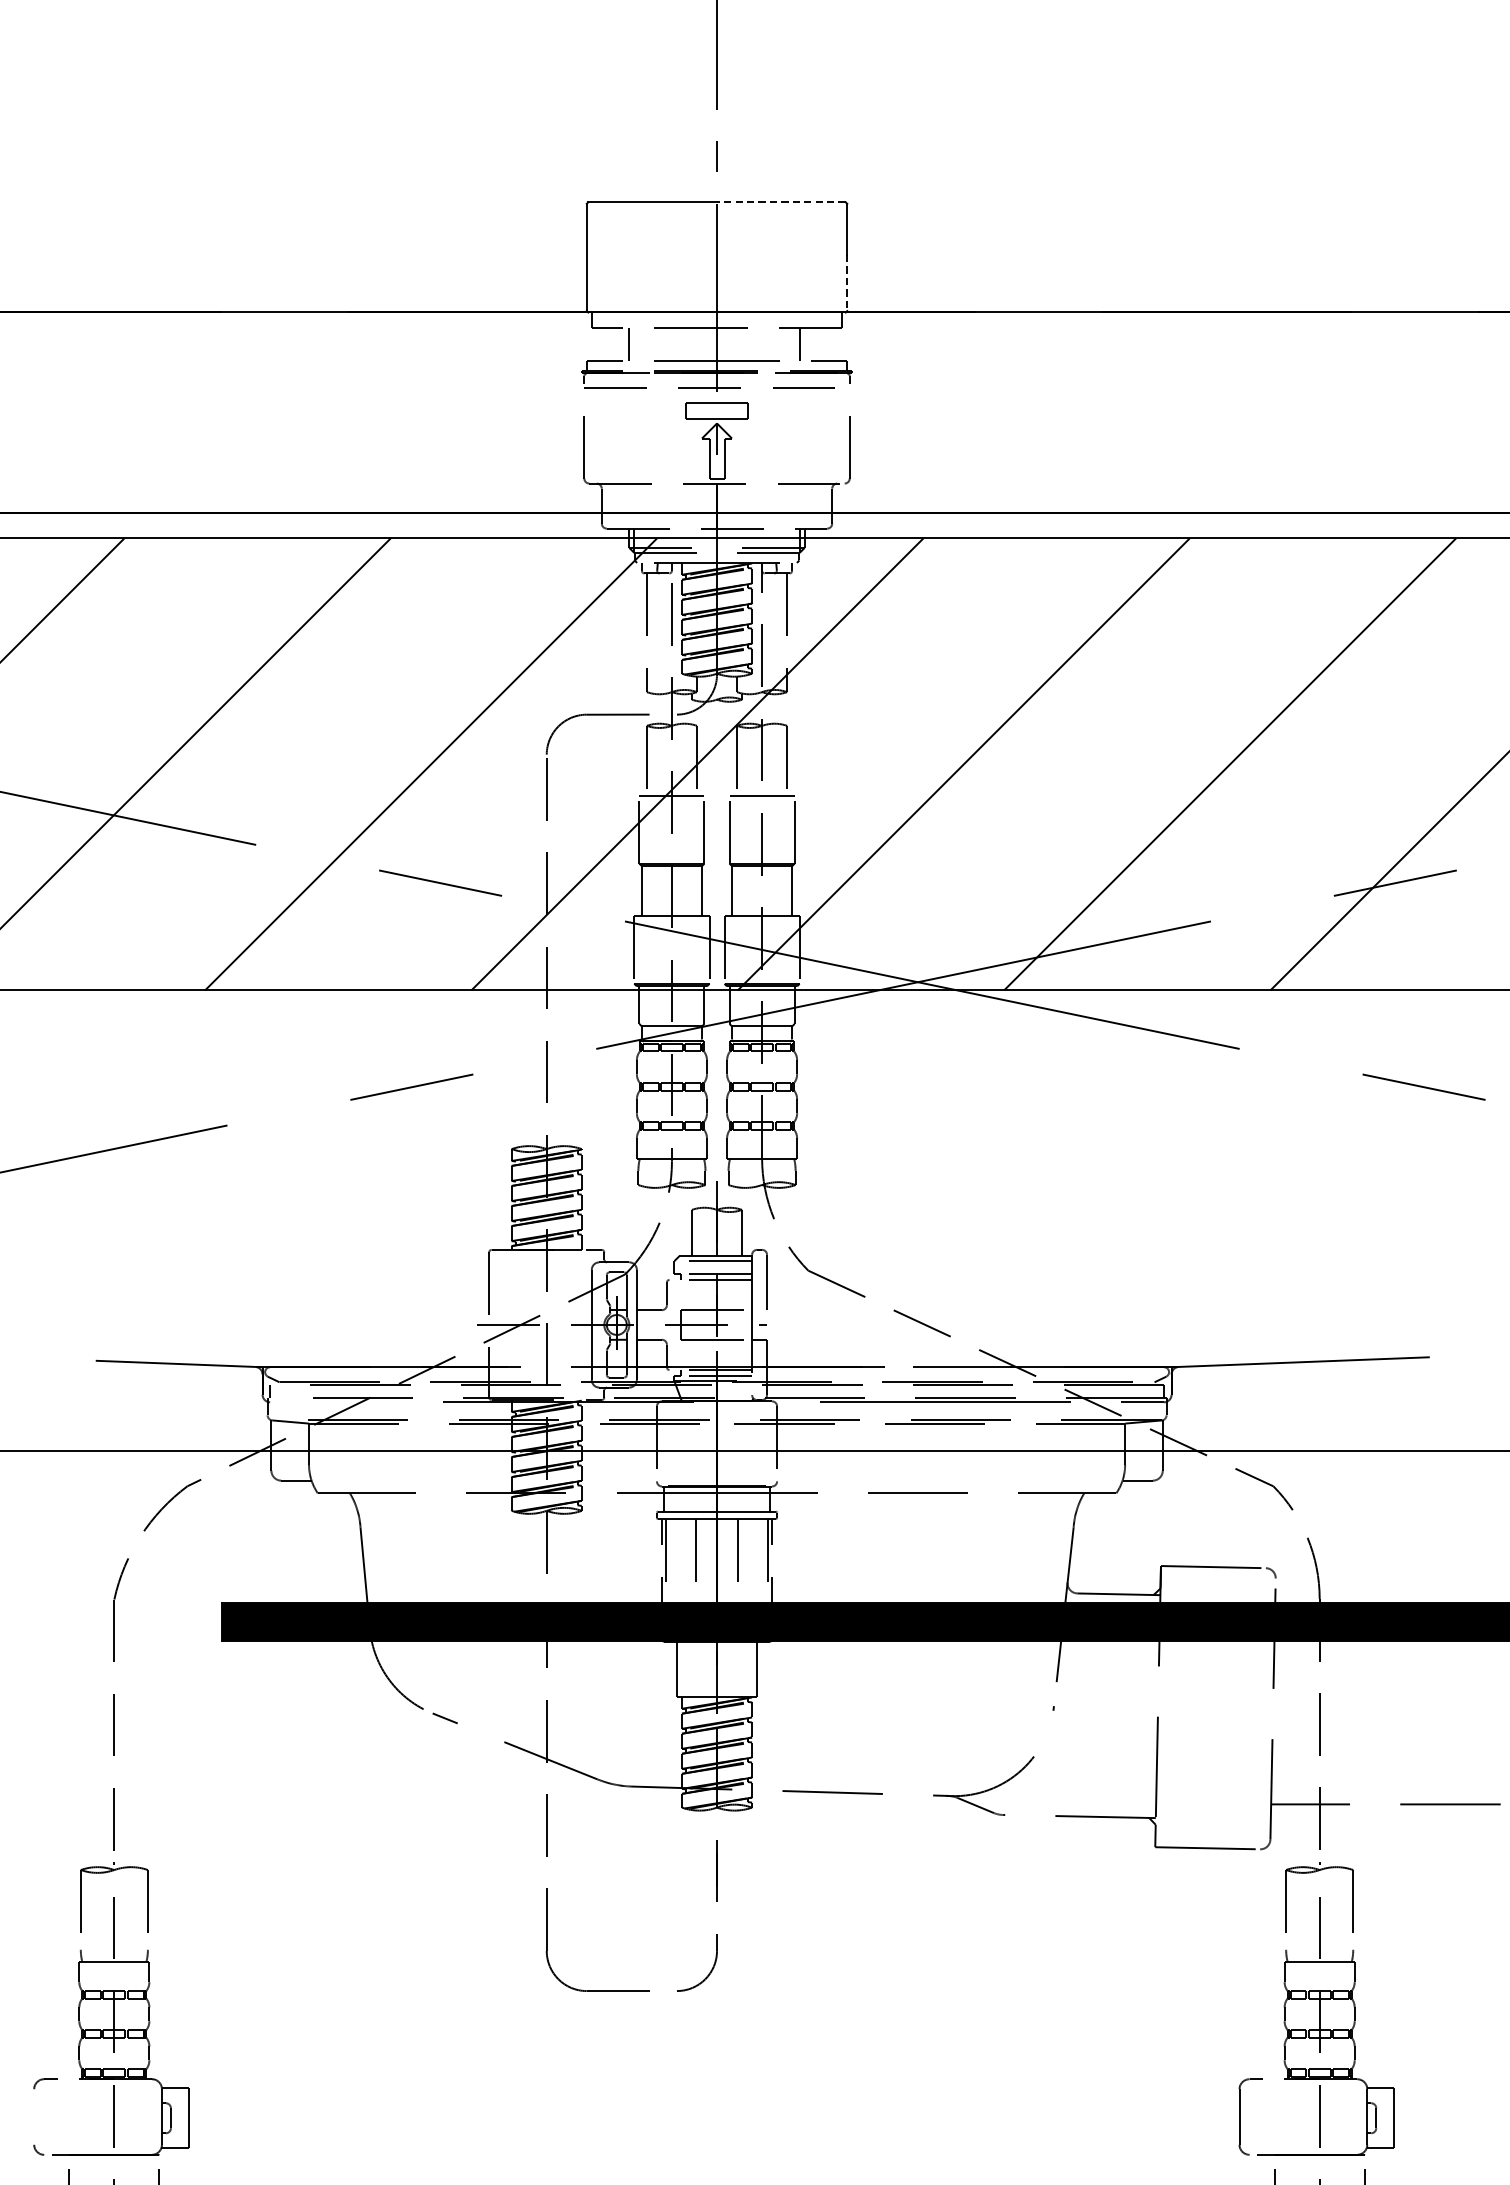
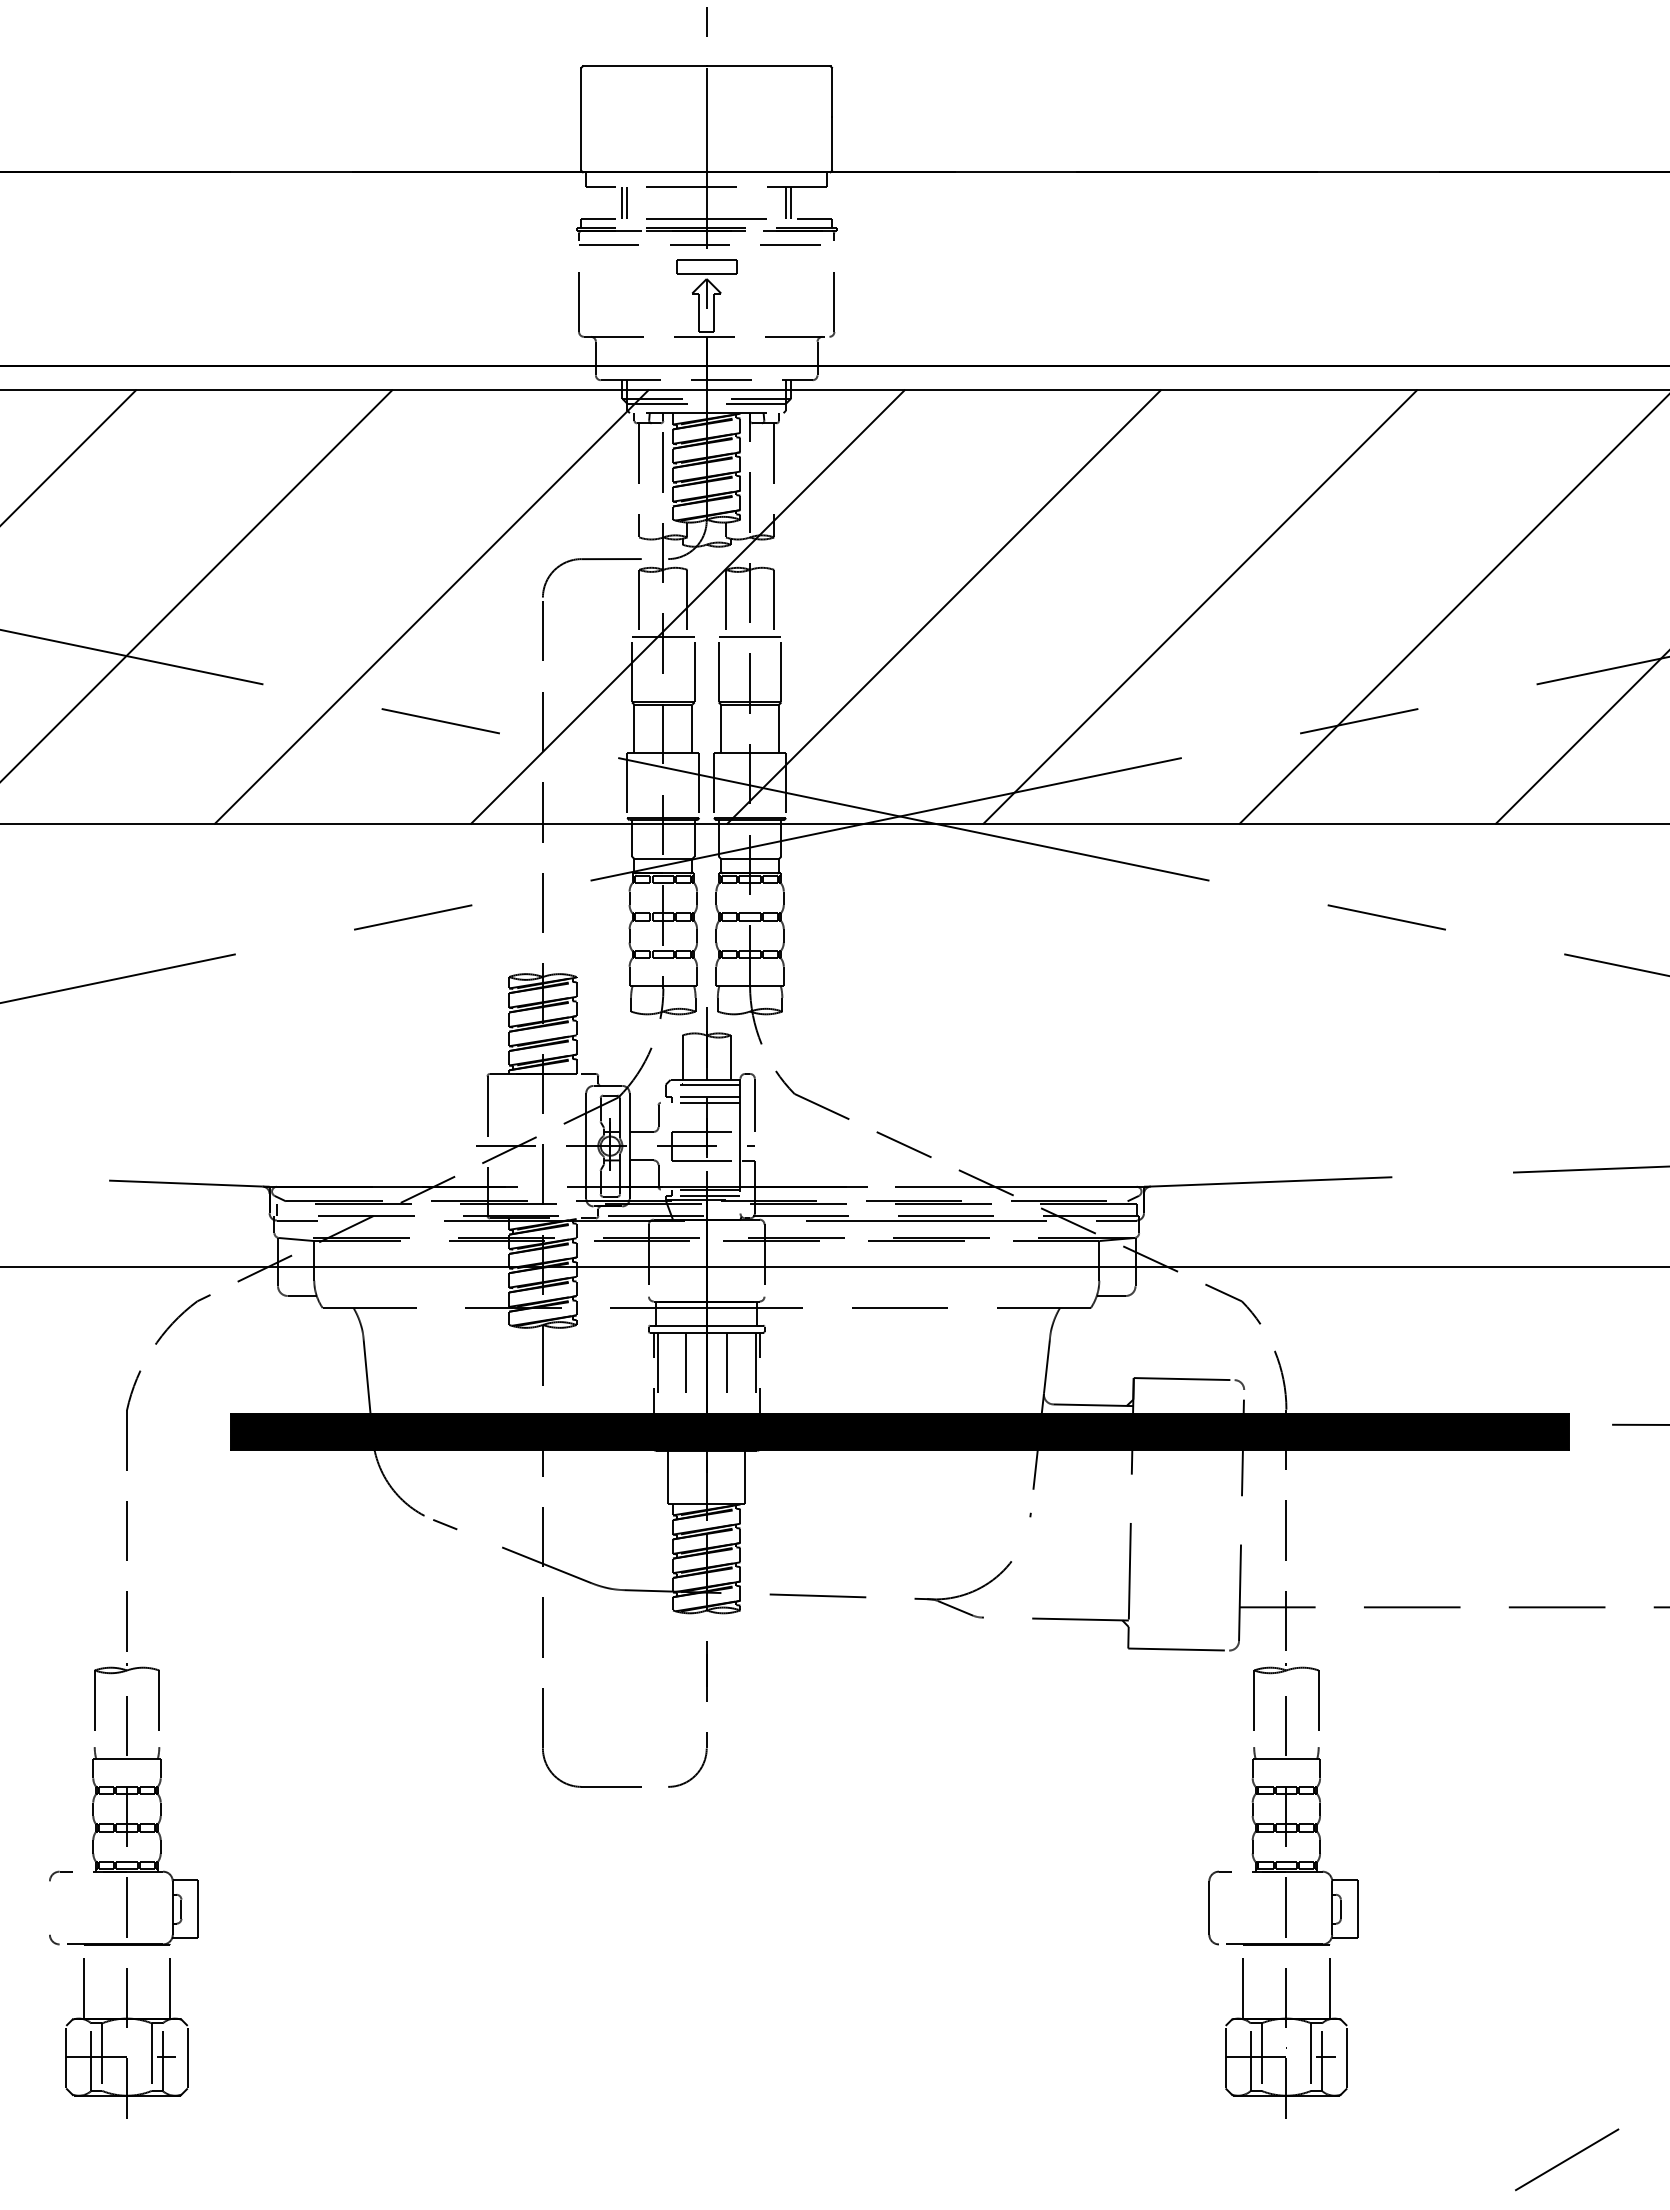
line: (781, 202) -> (768, 66), dashed -> solid
line: (846, 282) -> (831, 143), dashed -> solid
line: (634, 343) -> (627, 202), added
line: (805, 343) -> (791, 202), added
line: (290, 1402) -> (296, 1220), added

